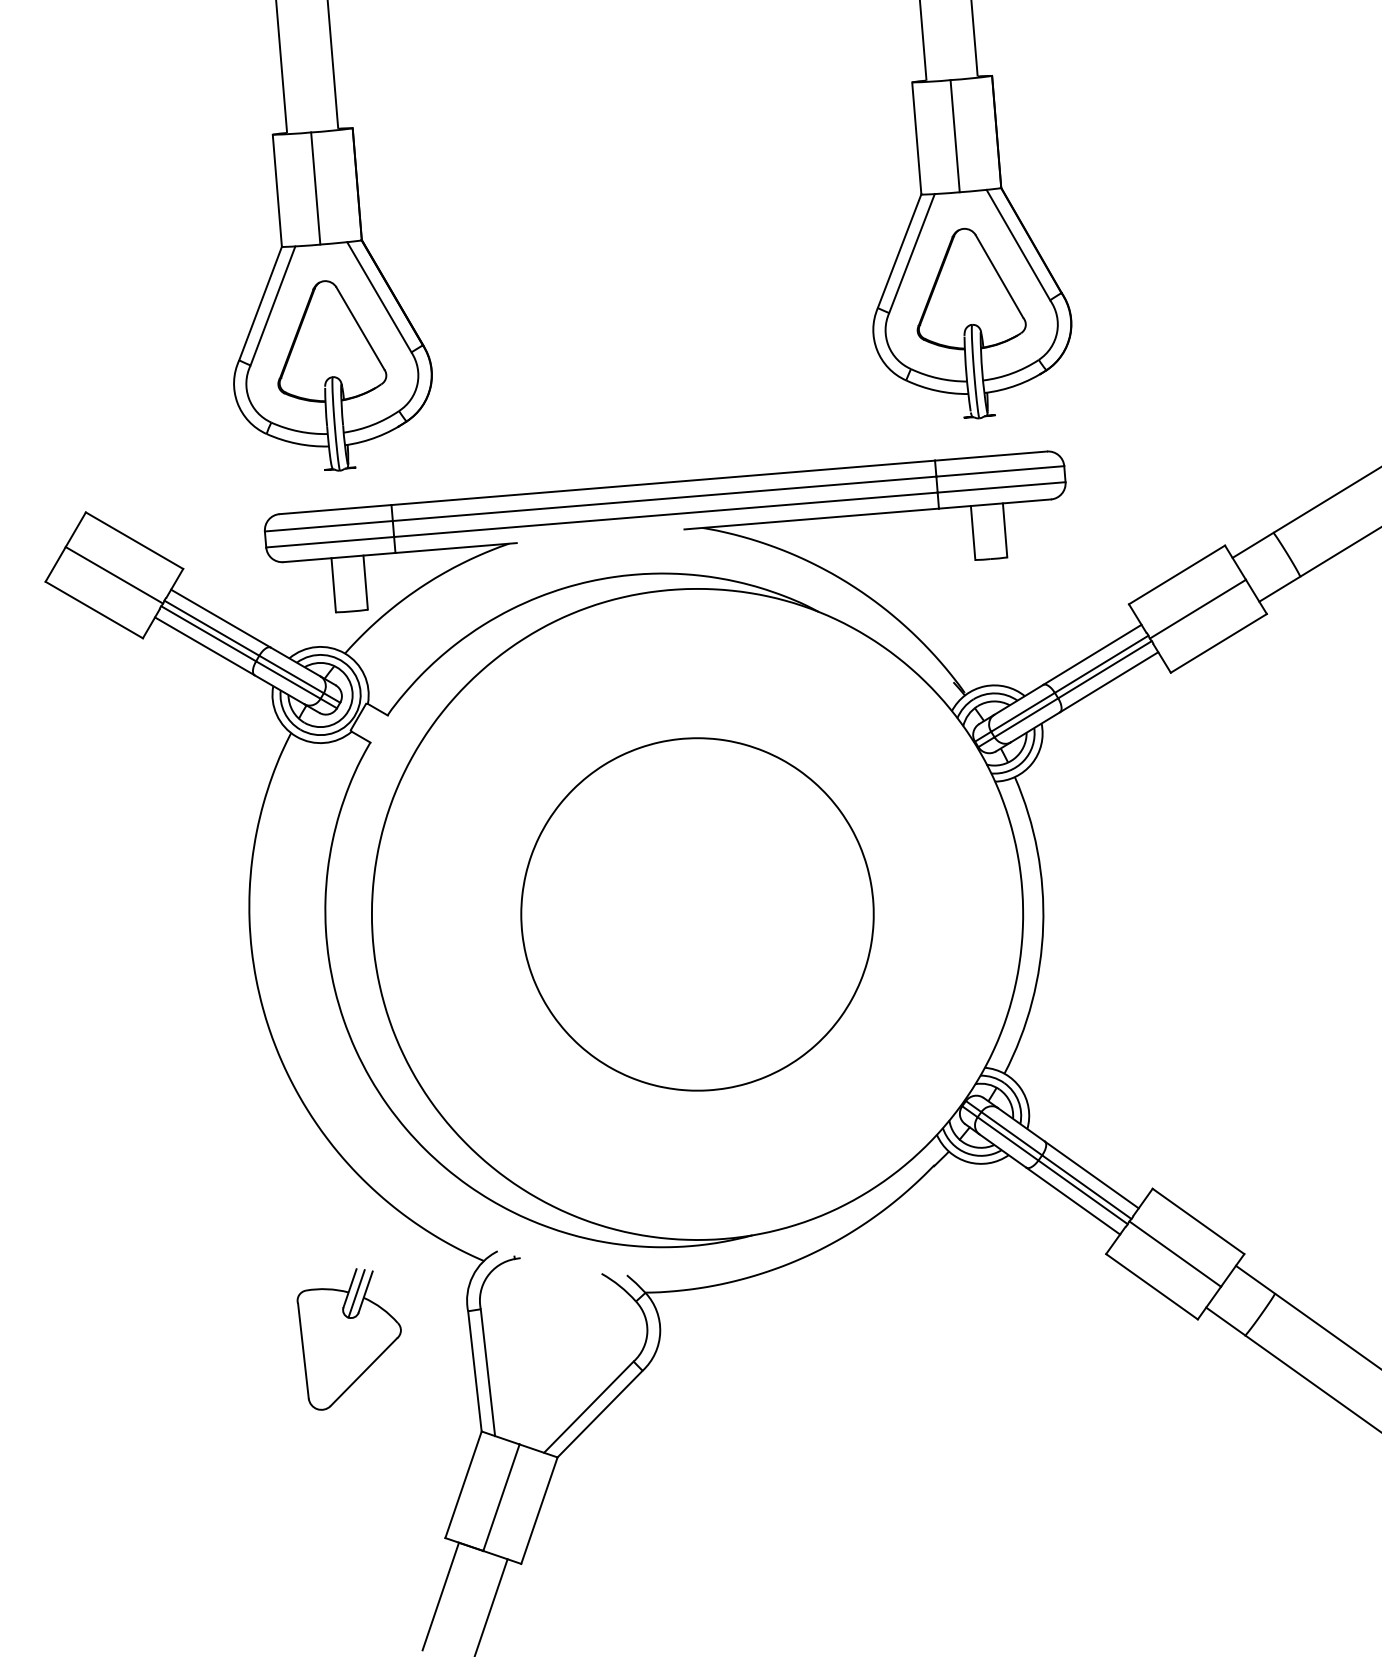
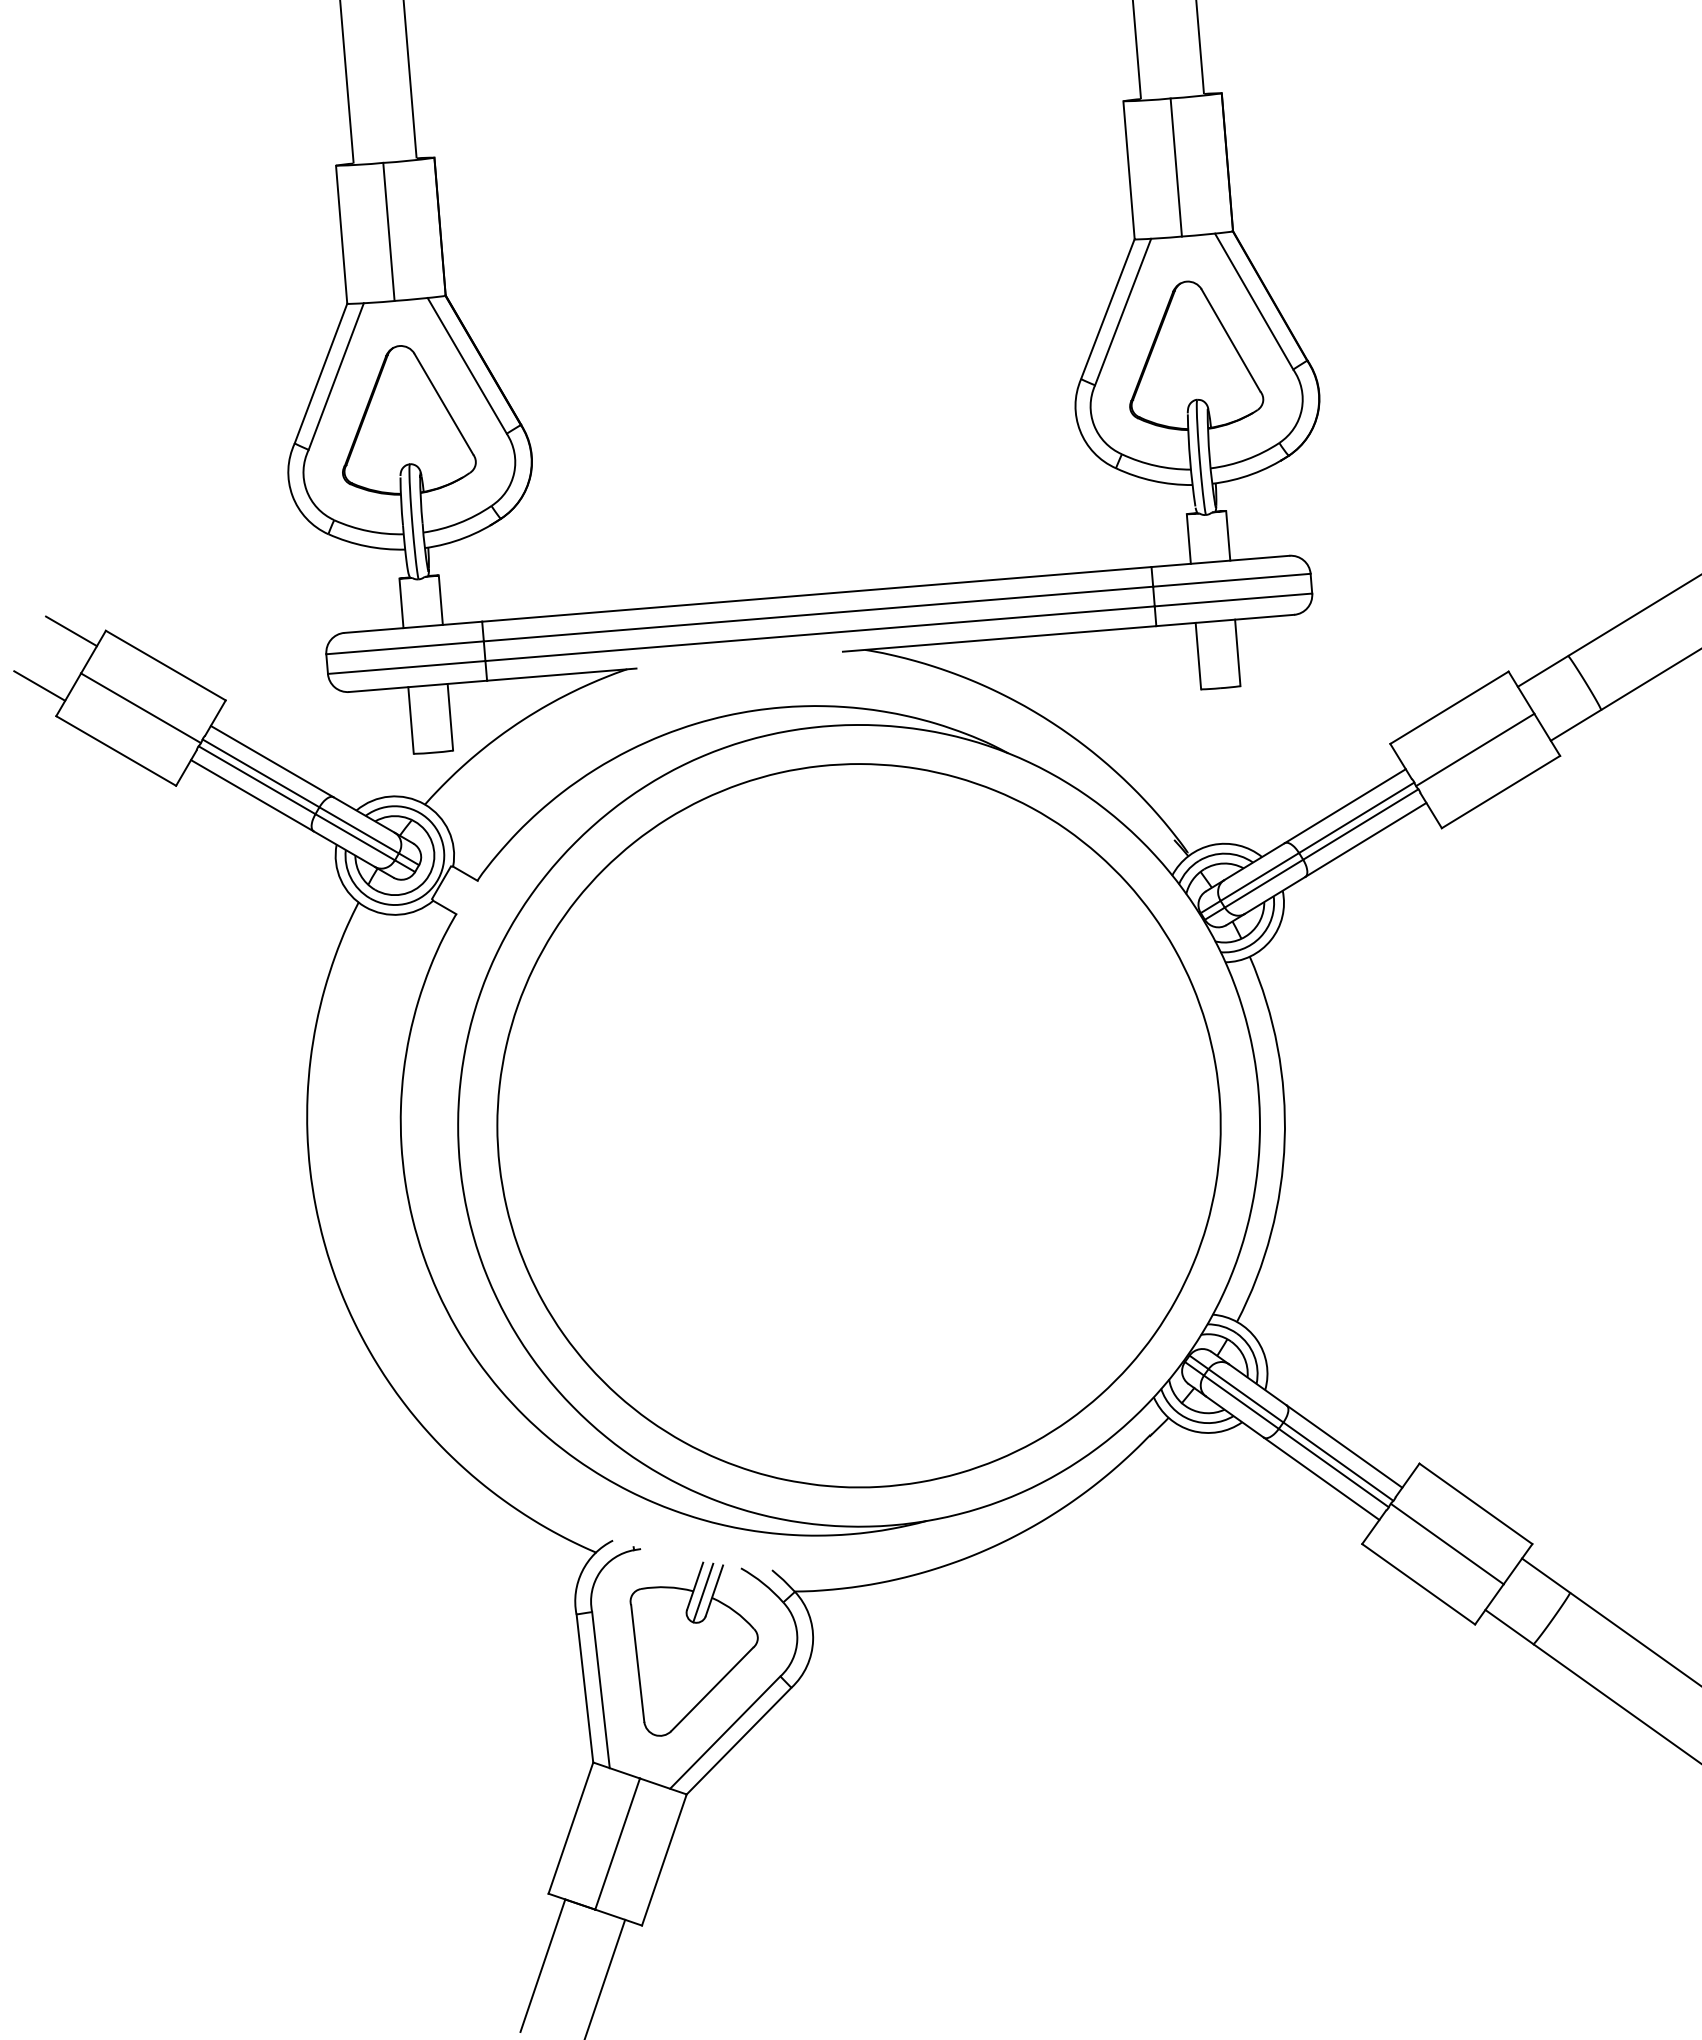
line: (997, 435) -> (1228, 535), added
line: (965, 437) -> (1188, 538), added
line: (357, 487) -> (440, 599), added
line: (325, 490) -> (401, 603), added
line: (57, 512) -> (71, 631), added
line: (31, 556) -> (39, 685), added
part: (697, 914) -> (858, 1125), size x1.67
part: (348, 1338) -> (693, 1648), moved

